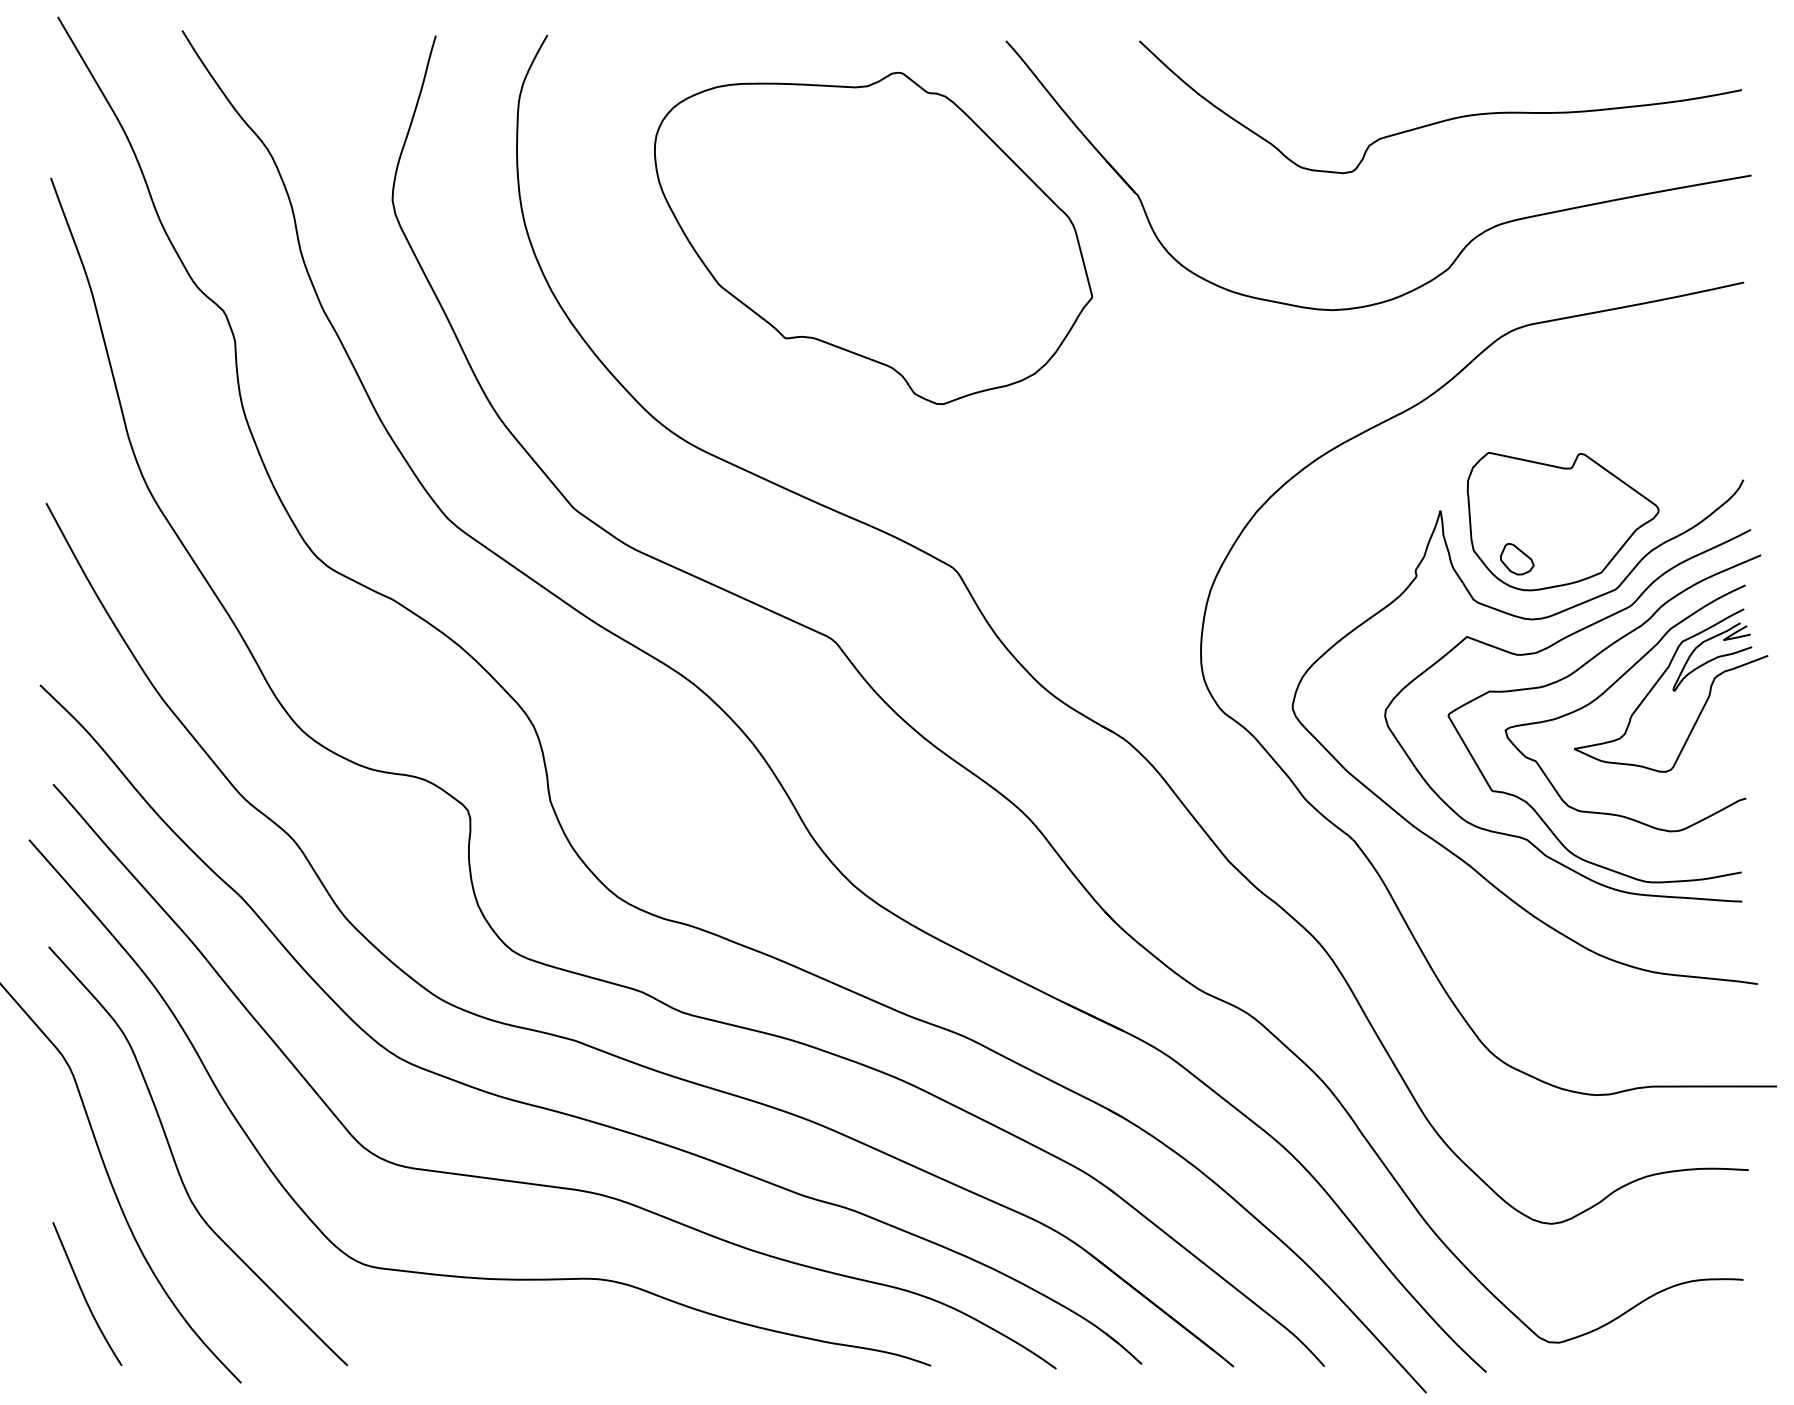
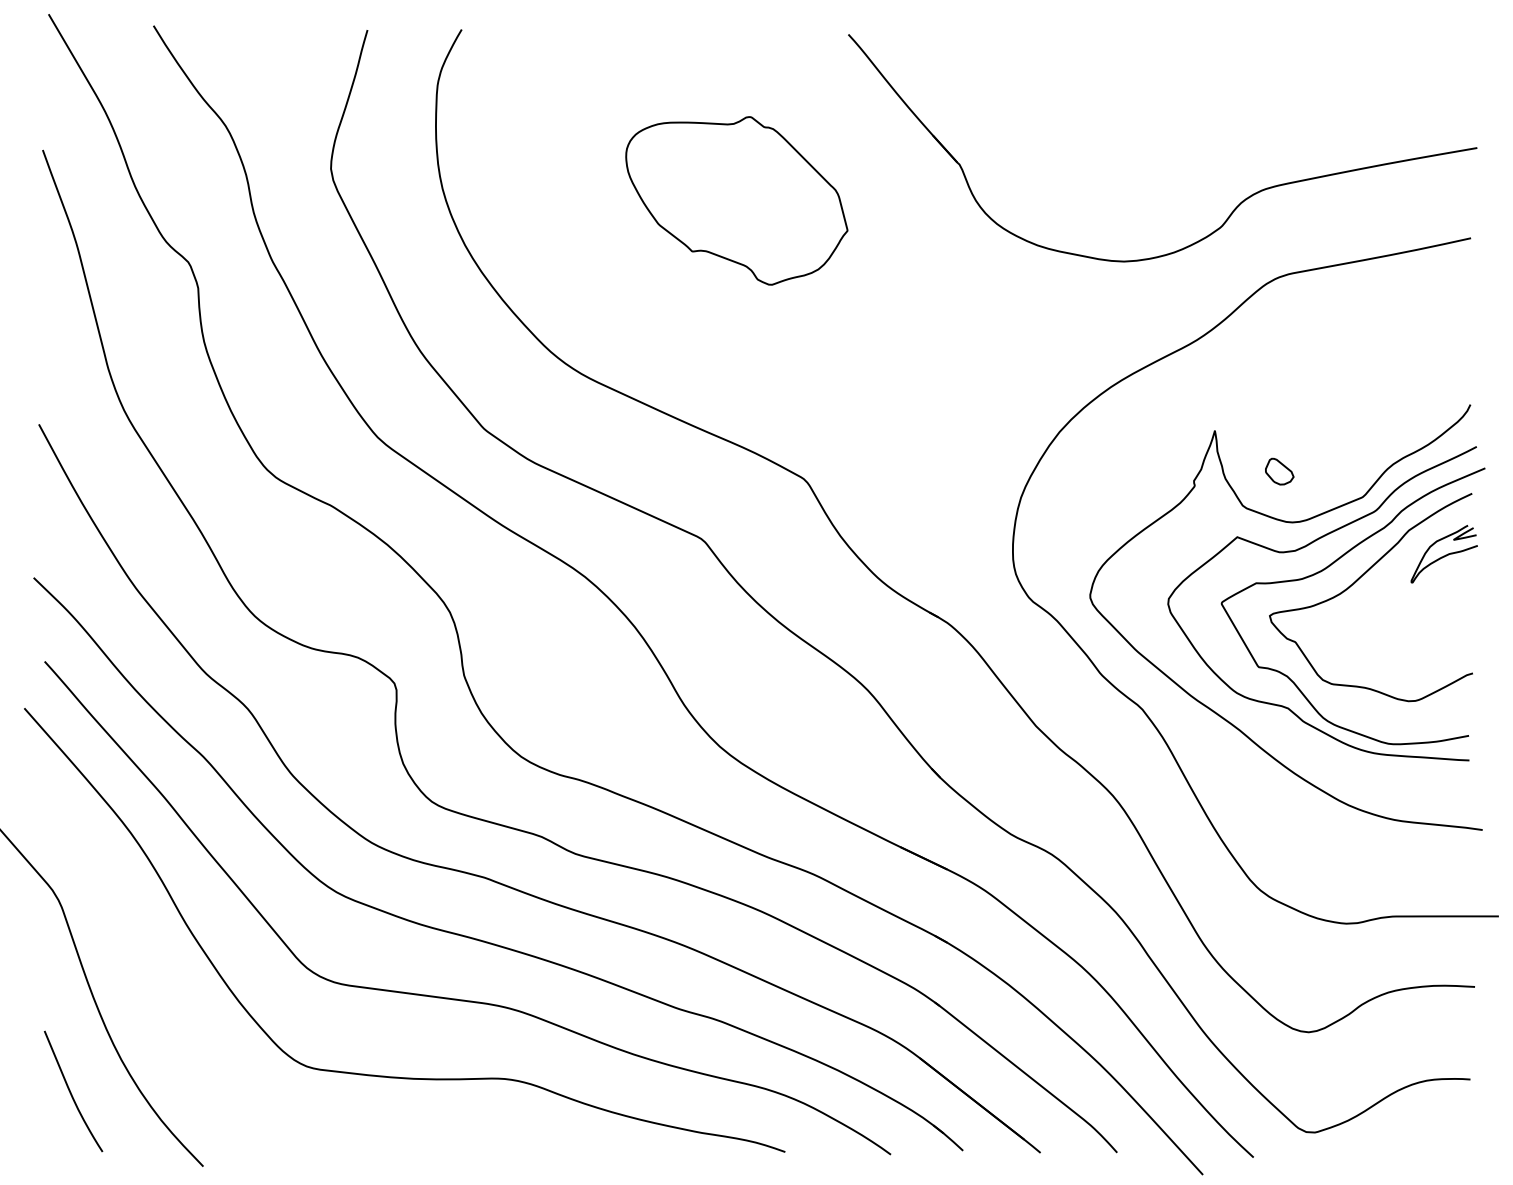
curve: (1444, 119) -> (1218, 100), removed
part: (873, 237) -> (736, 200), size x0.6
part: (1562, 521) -> (1317, 439), removed
curve: (1660, 679) -> (1400, 573), removed
curve: (177, 1165) -> (149, 983), removed

